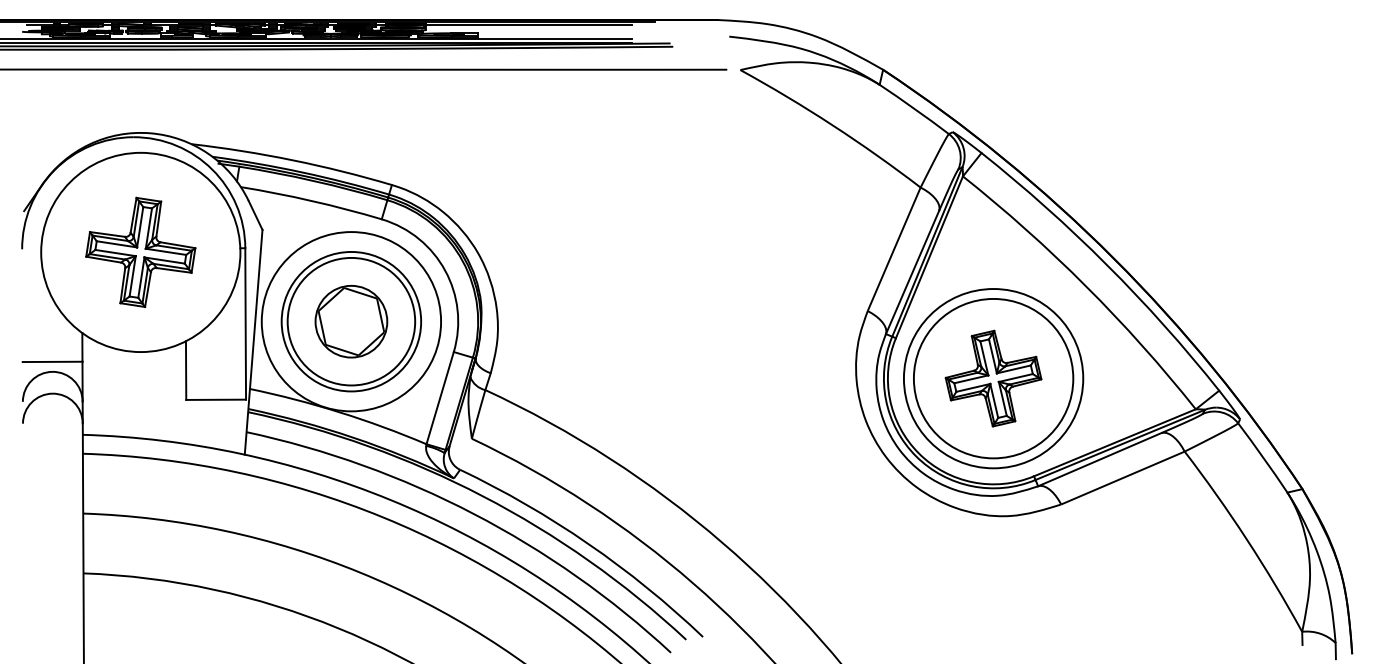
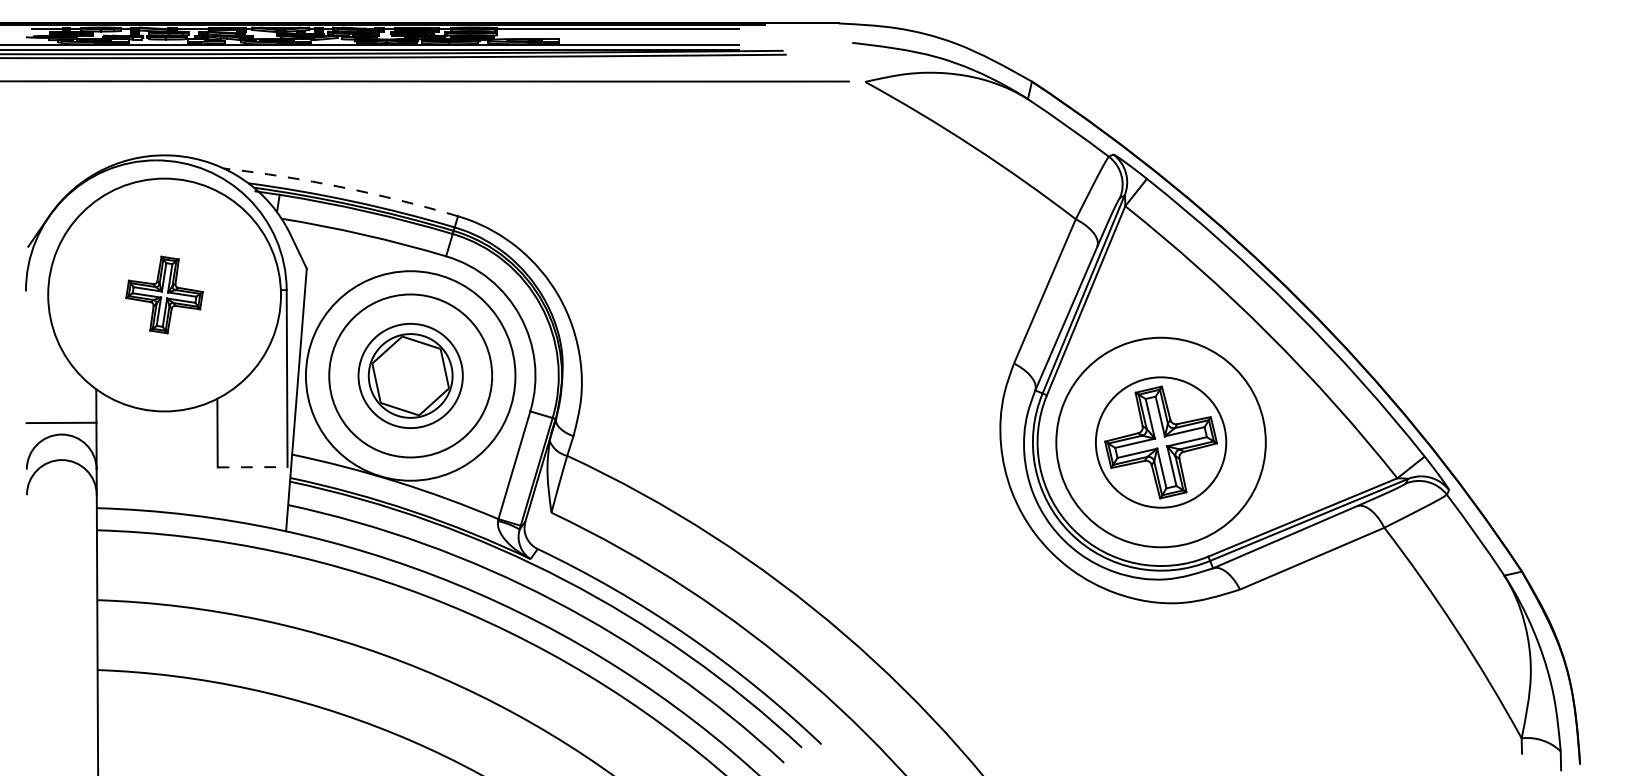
arc: (292, 160) -> (341, 187), solid -> dashed
part: (140, 251) -> (164, 294), size x0.6
circle: (351, 321) -> (410, 375), size x0.7
circle: (993, 378) -> (1160, 442), size x0.7
line: (216, 400) -> (252, 467), solid -> dashed

